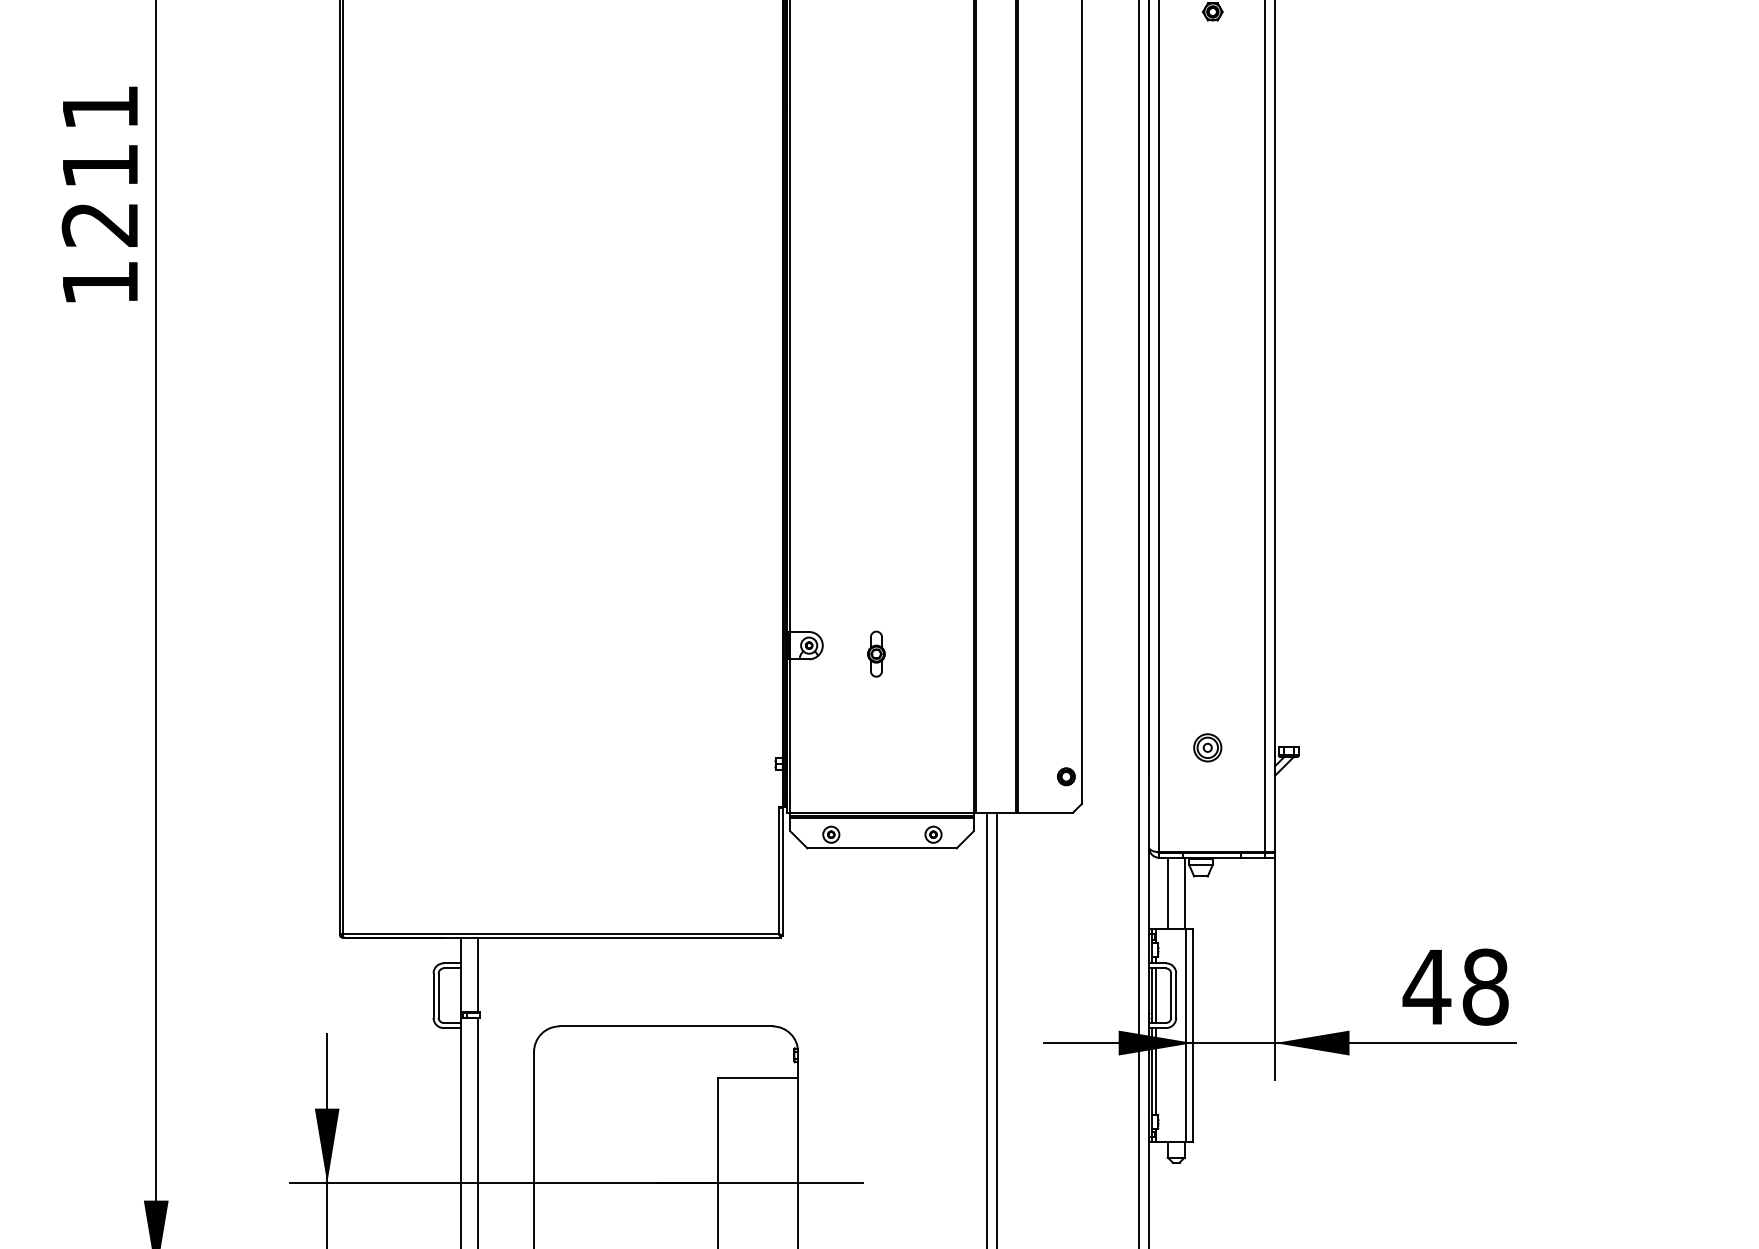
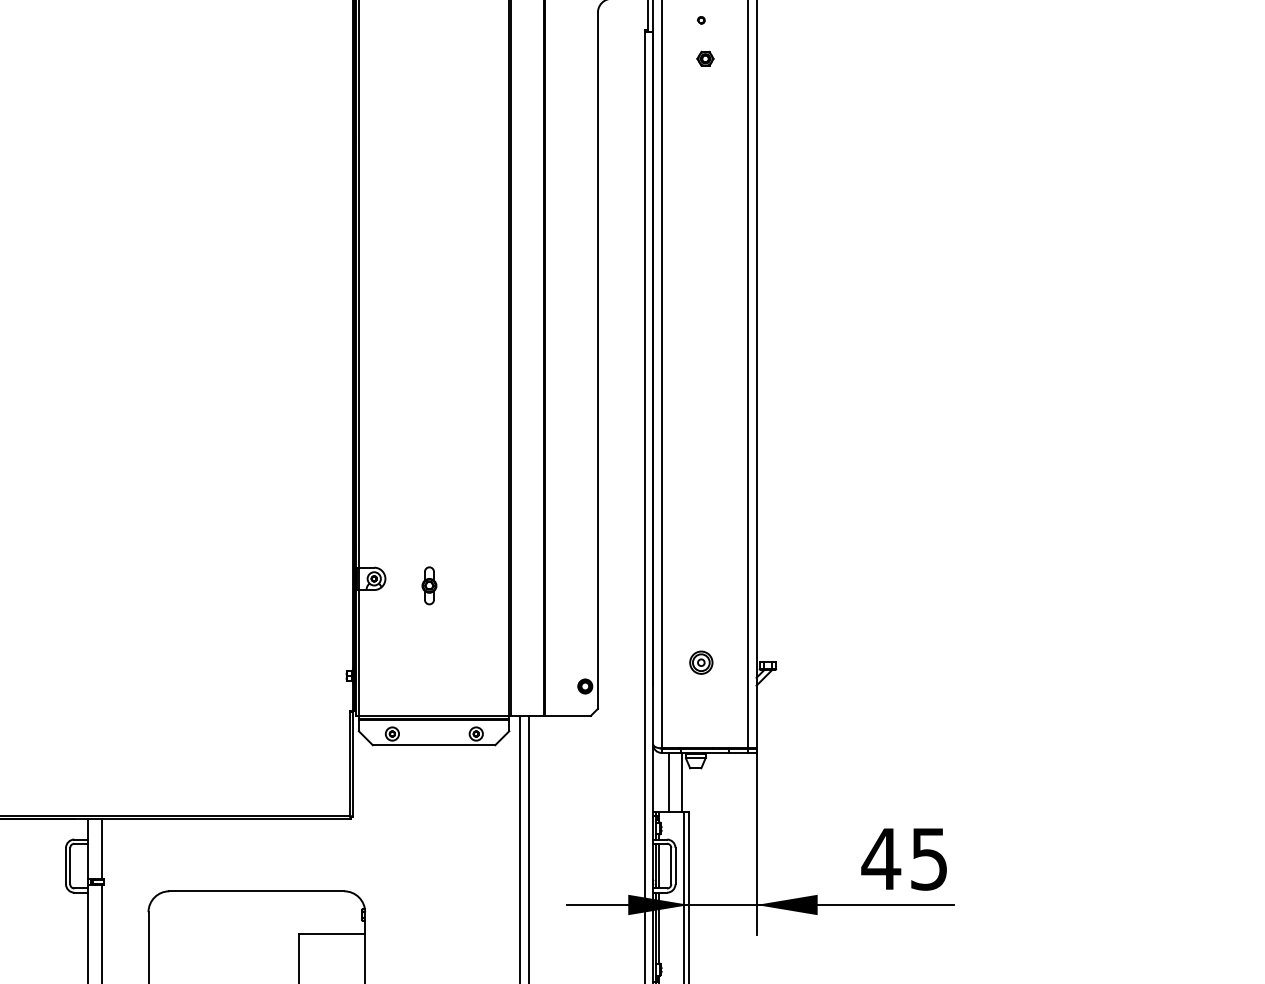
text: (1485, 986) -> (929, 858), 48 -> 45

